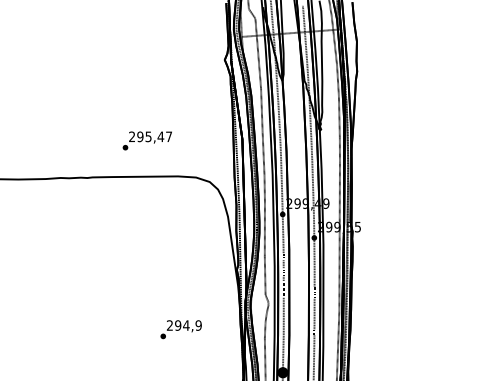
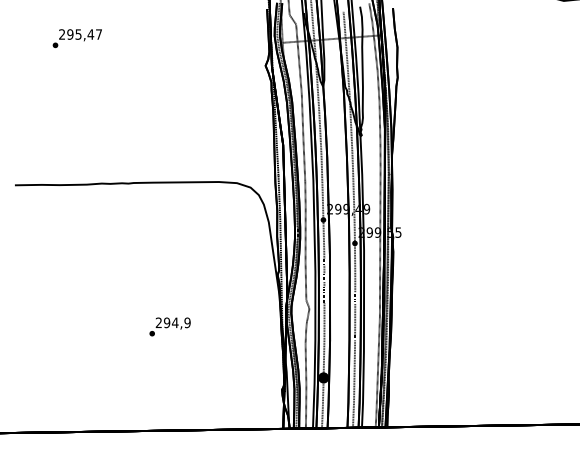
text: (146, 140) -> (76, 38), moved
text: (180, 329) -> (169, 326), moved

